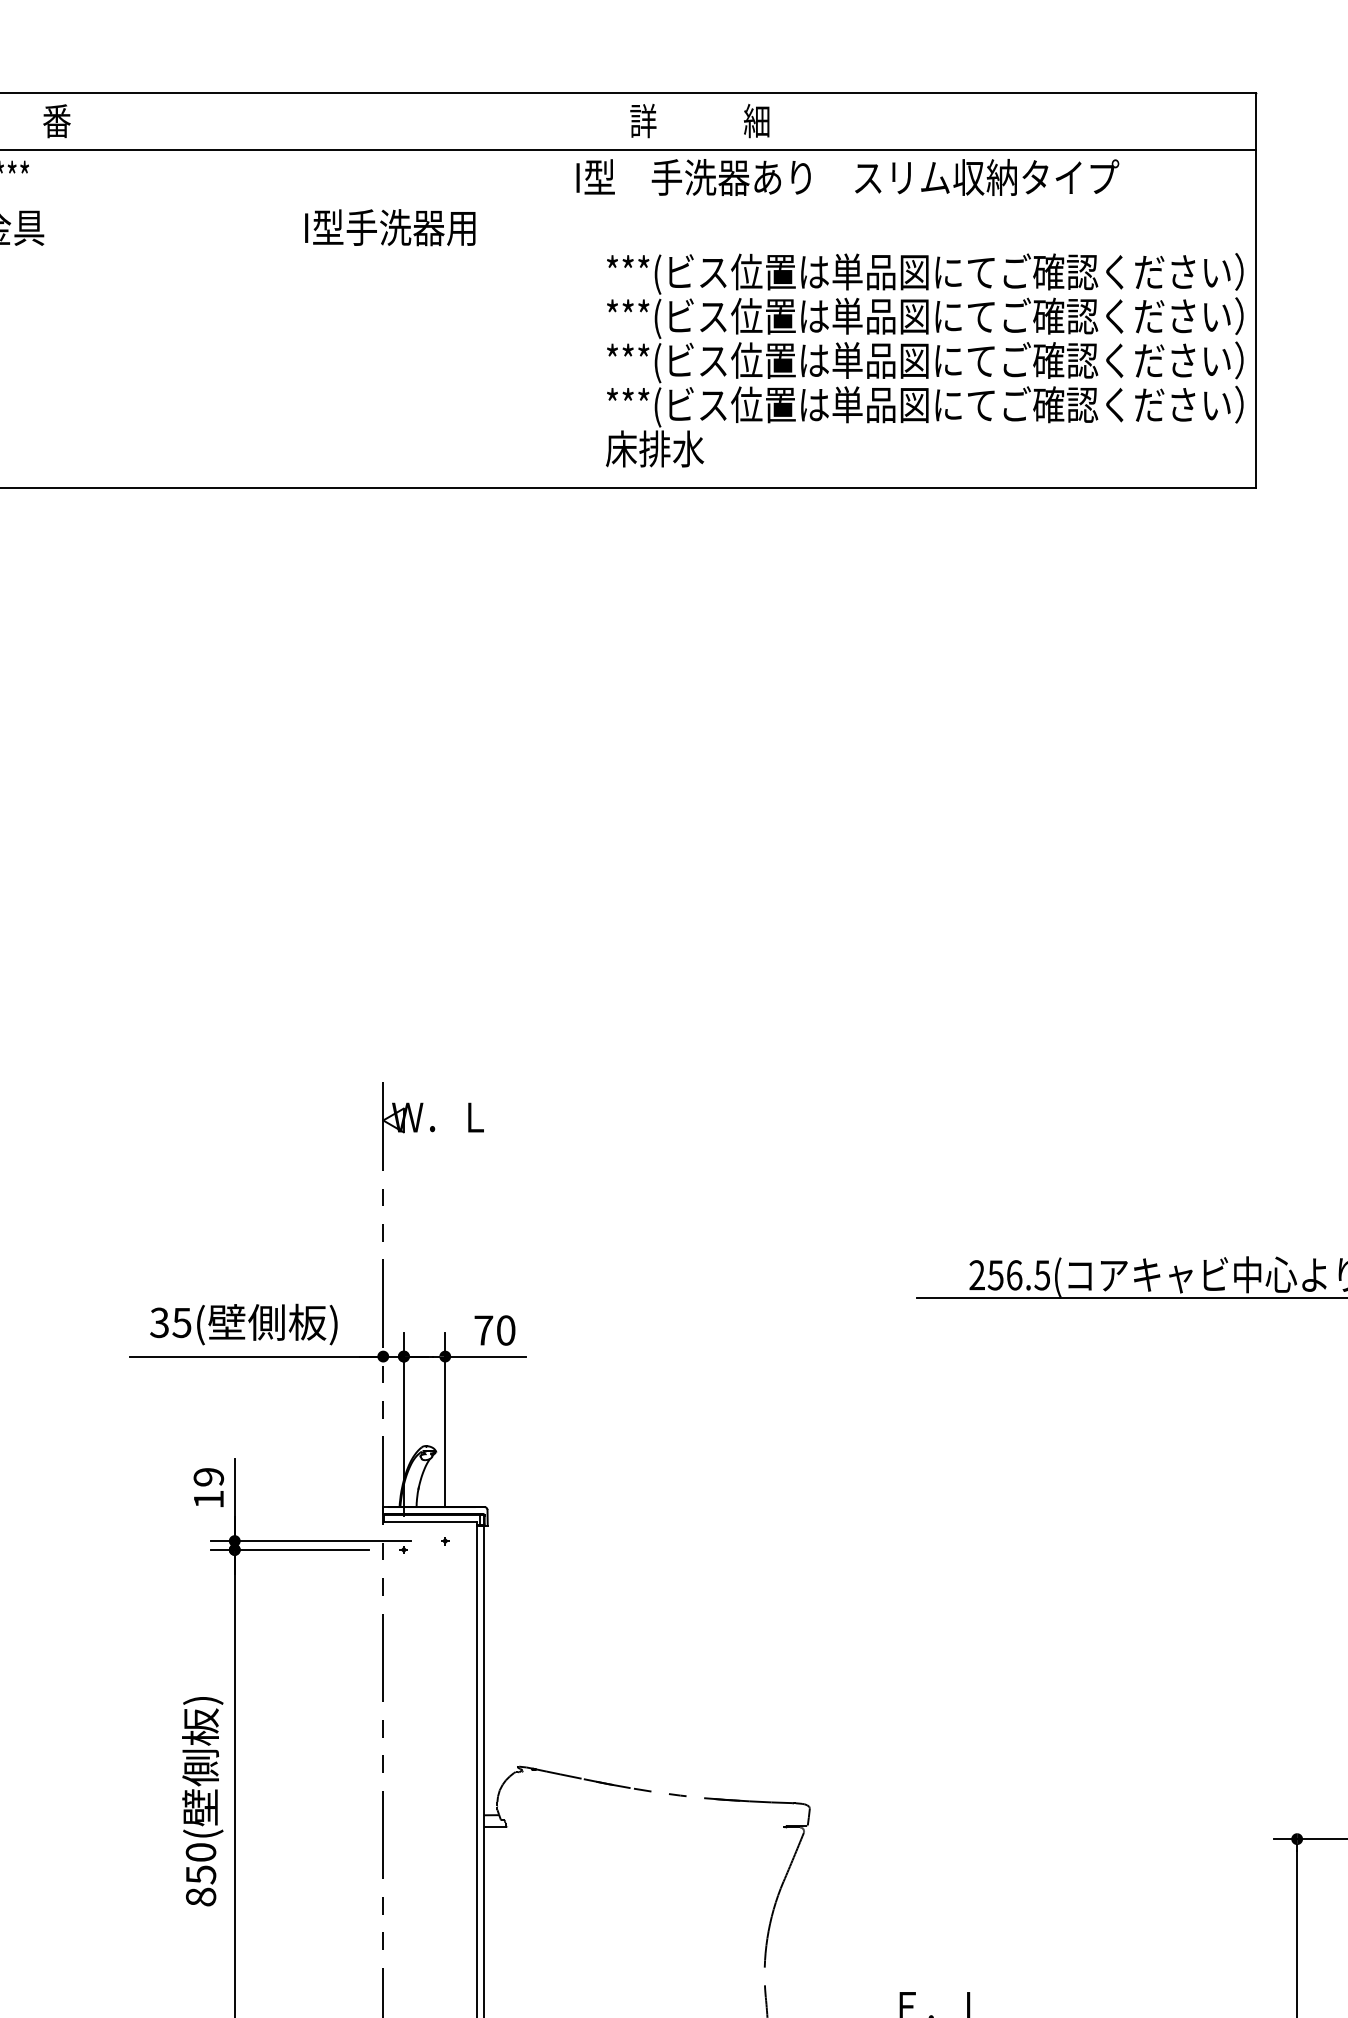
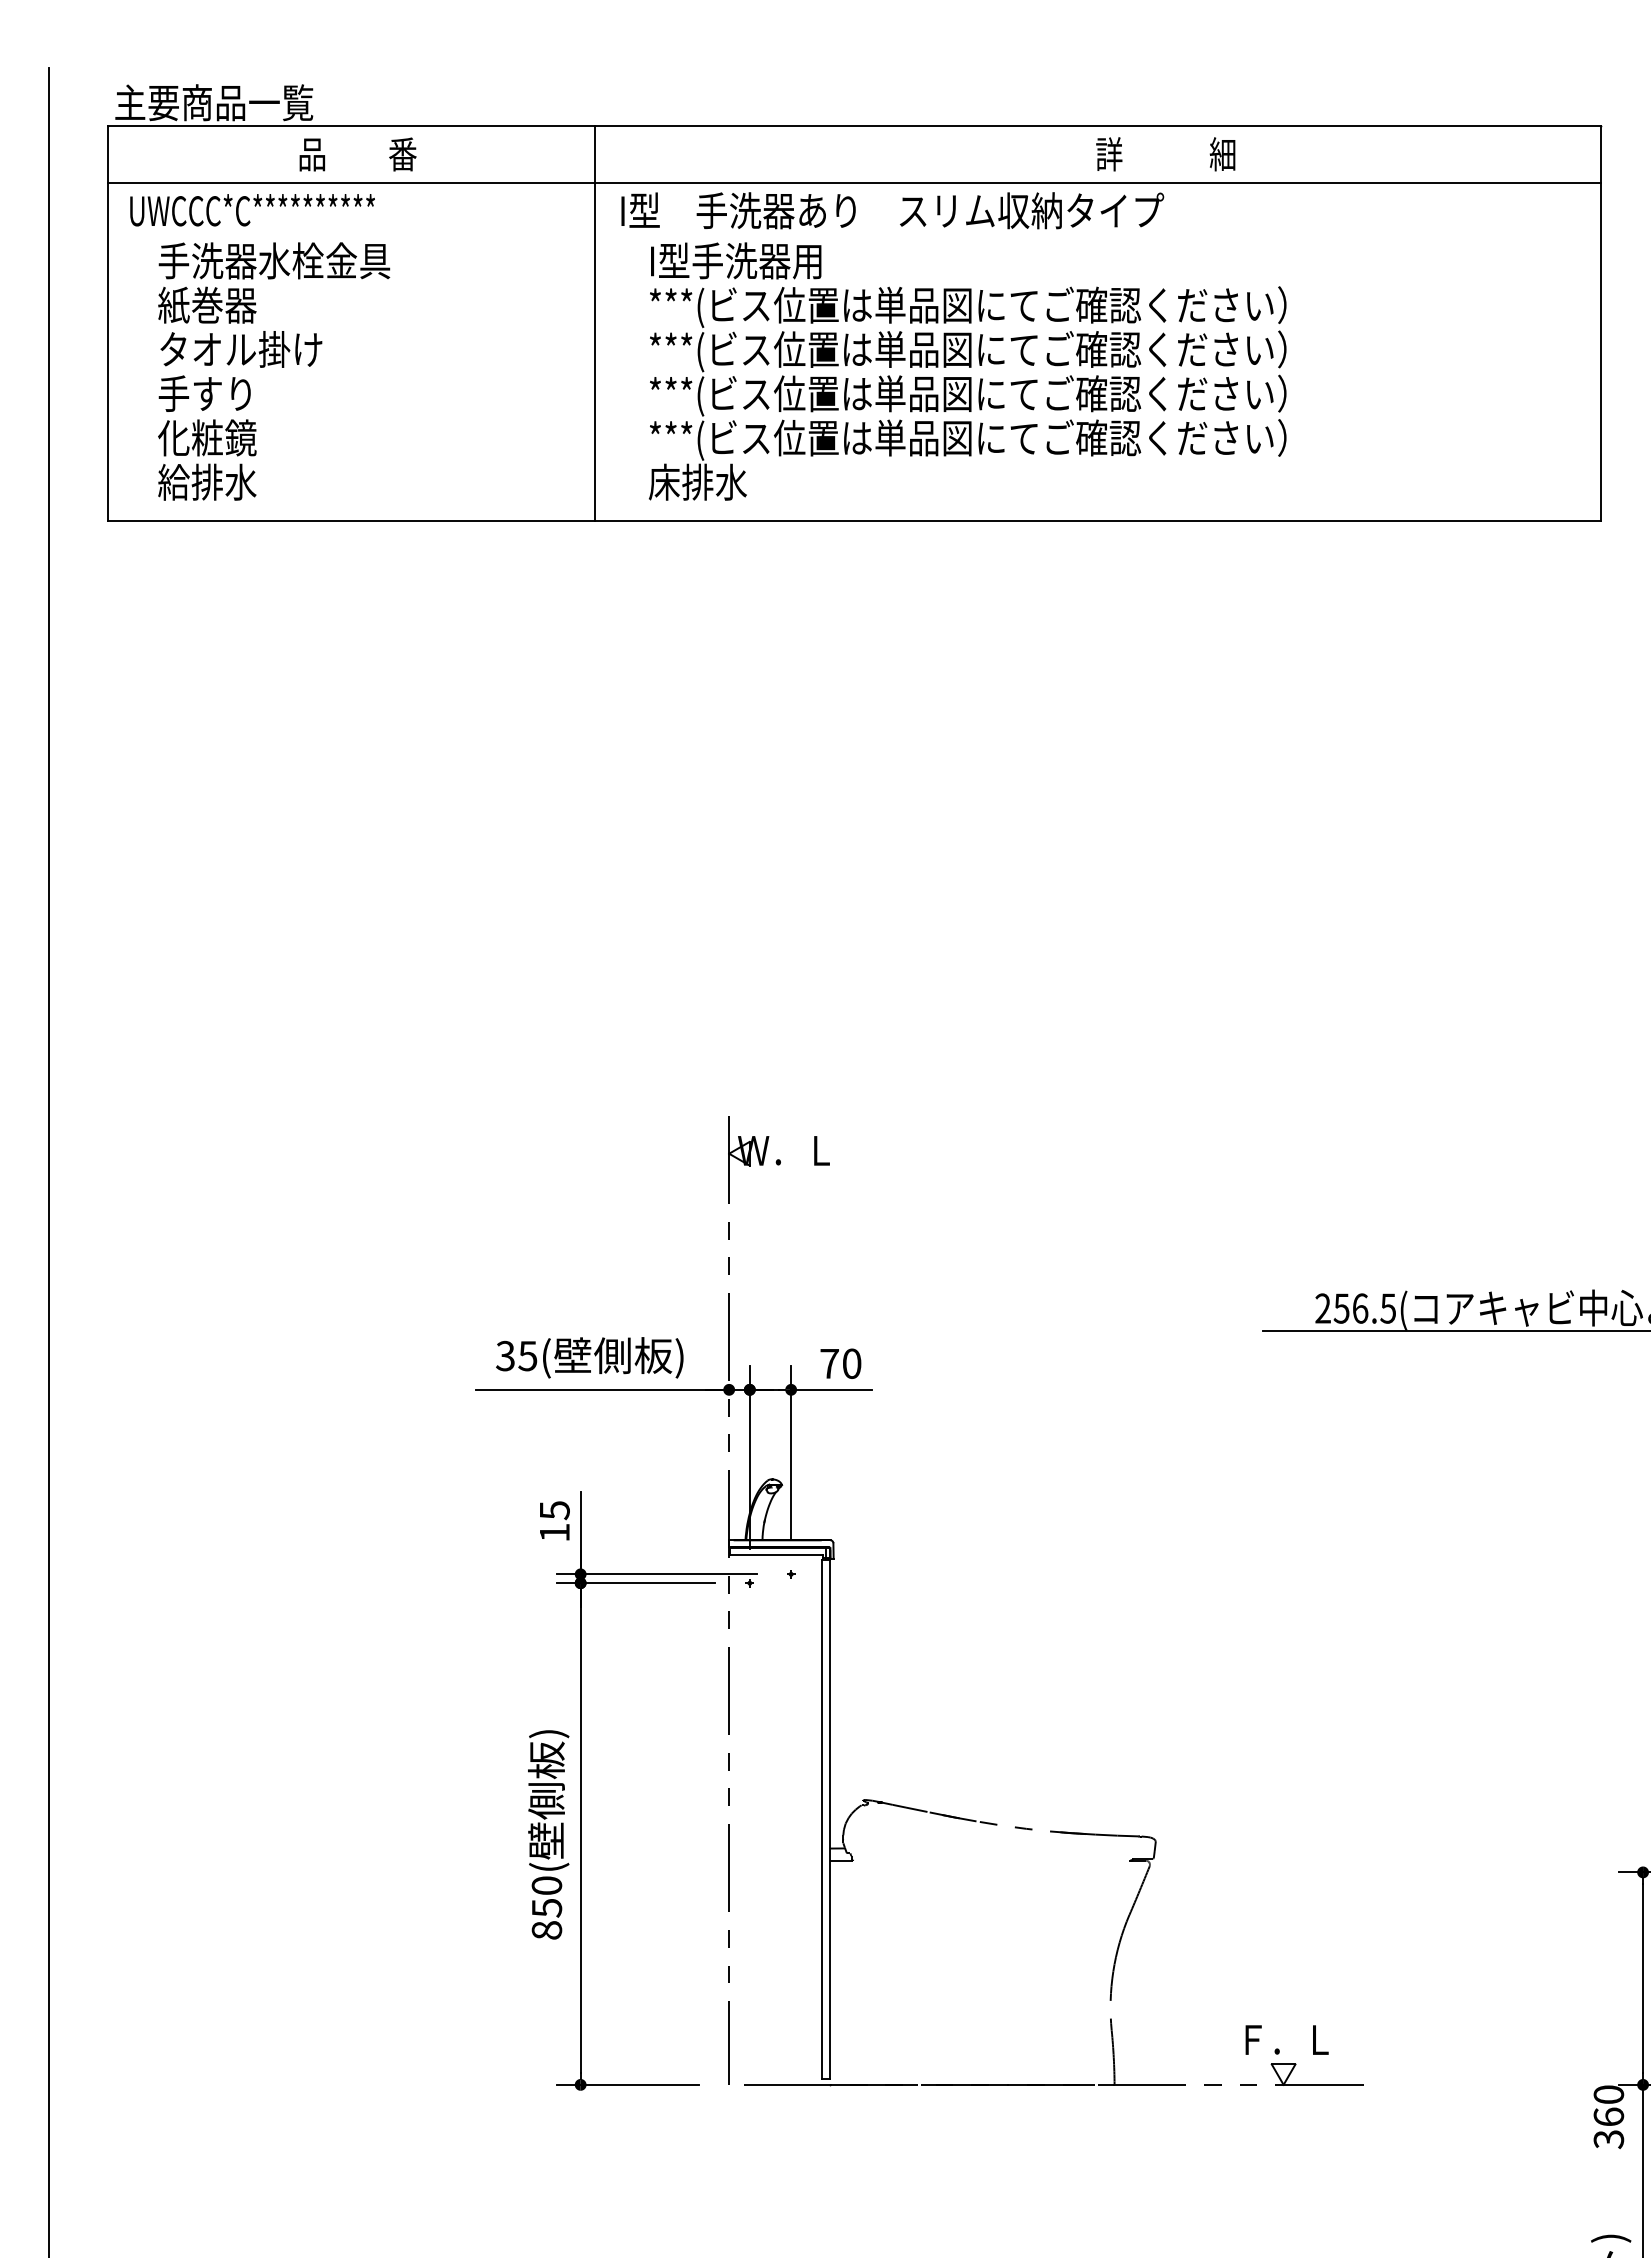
text: (699, 121) -> (1165, 154), moved
text: (847, 177) -> (892, 210), moved
line: (249, 290) -> (595, 323), added
text: (924, 360) -> (967, 393), moved
text: (208, 1477) -> (554, 1510), 19 -> 15

